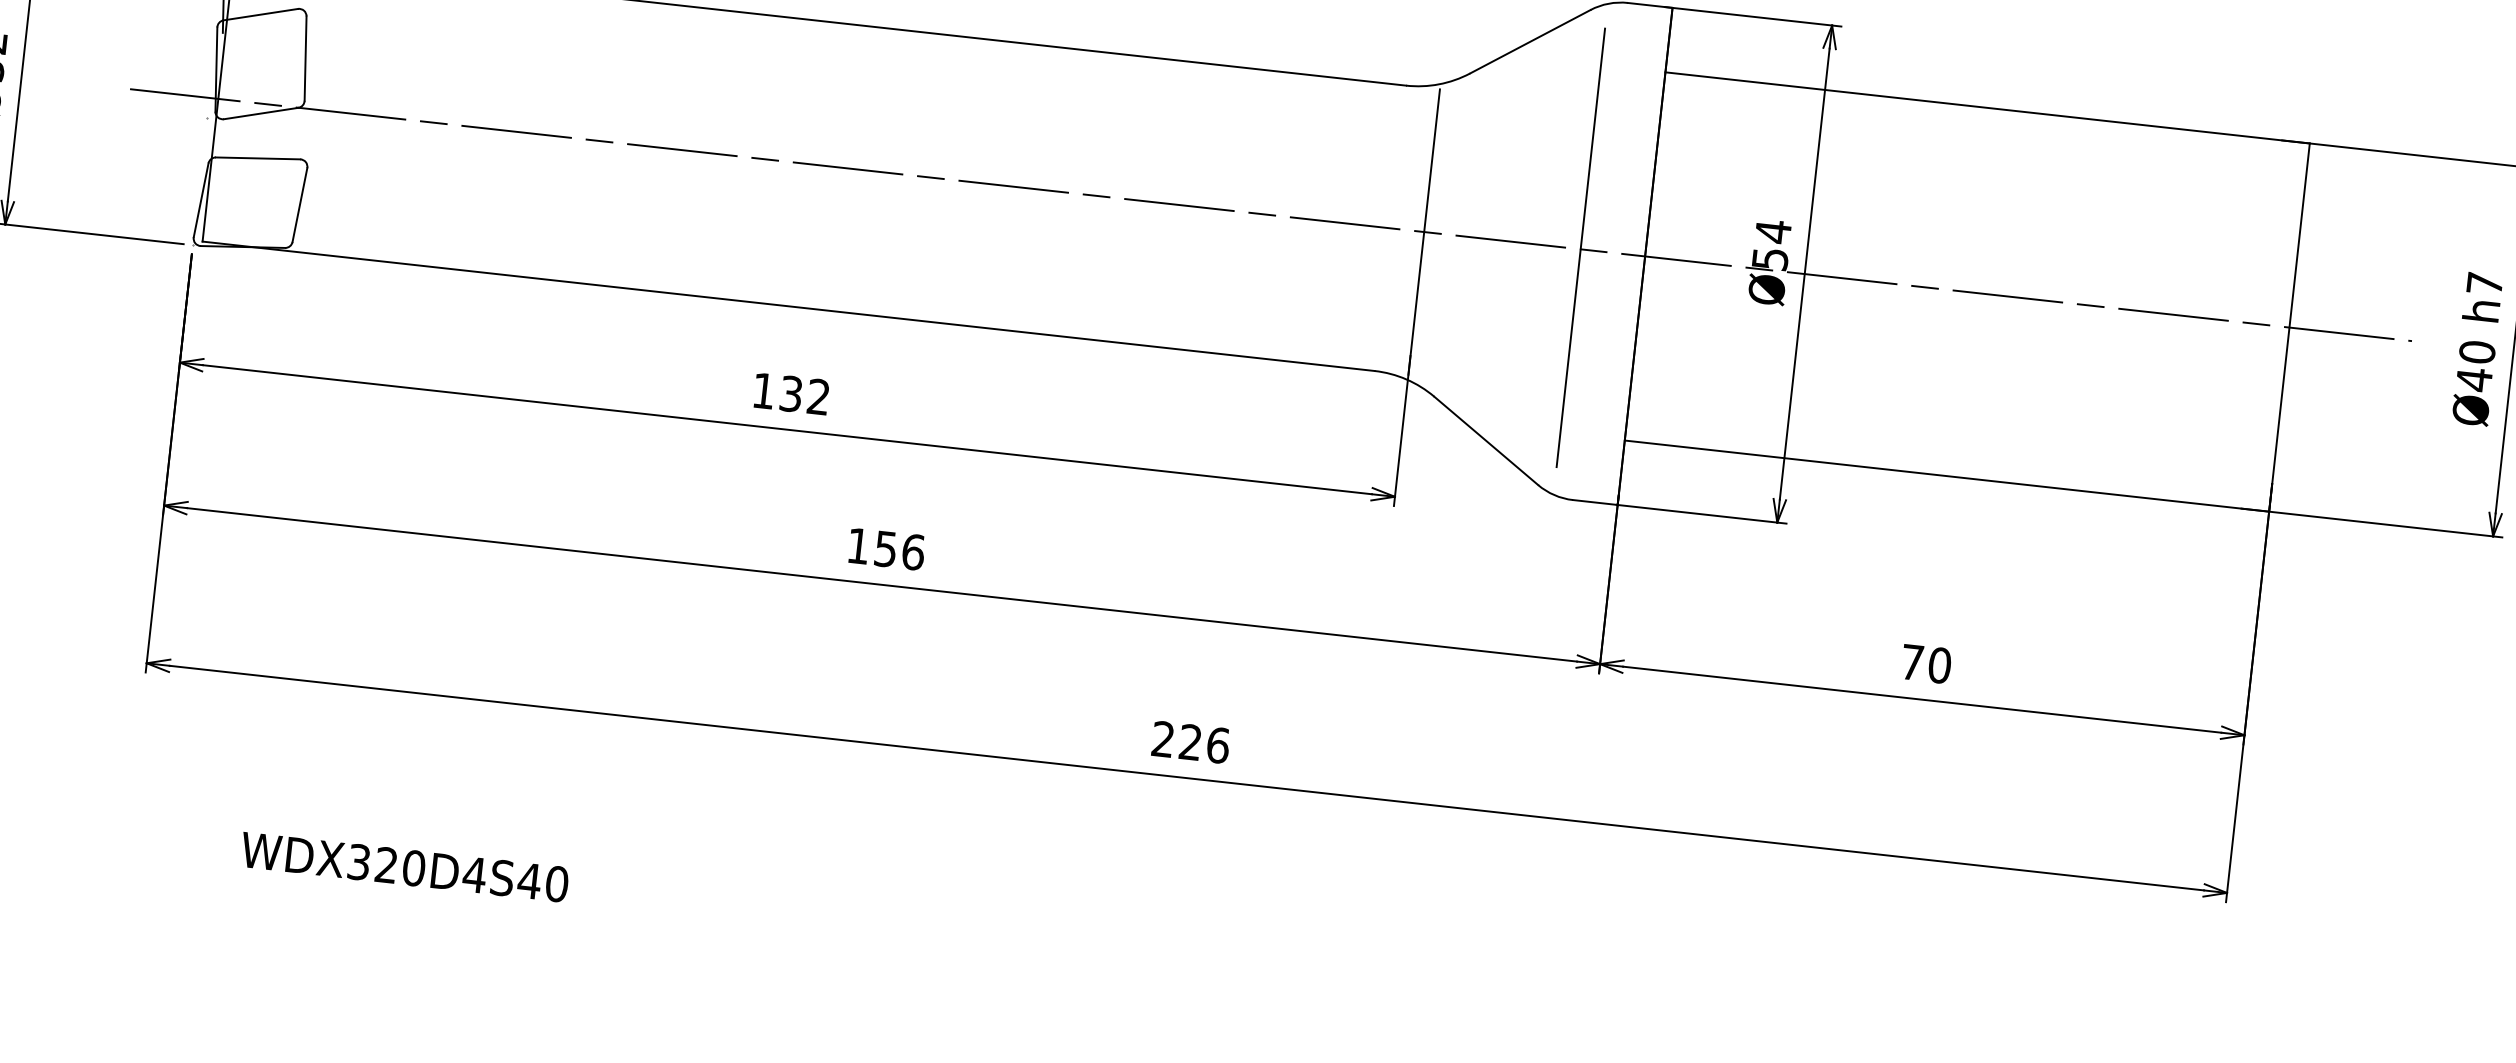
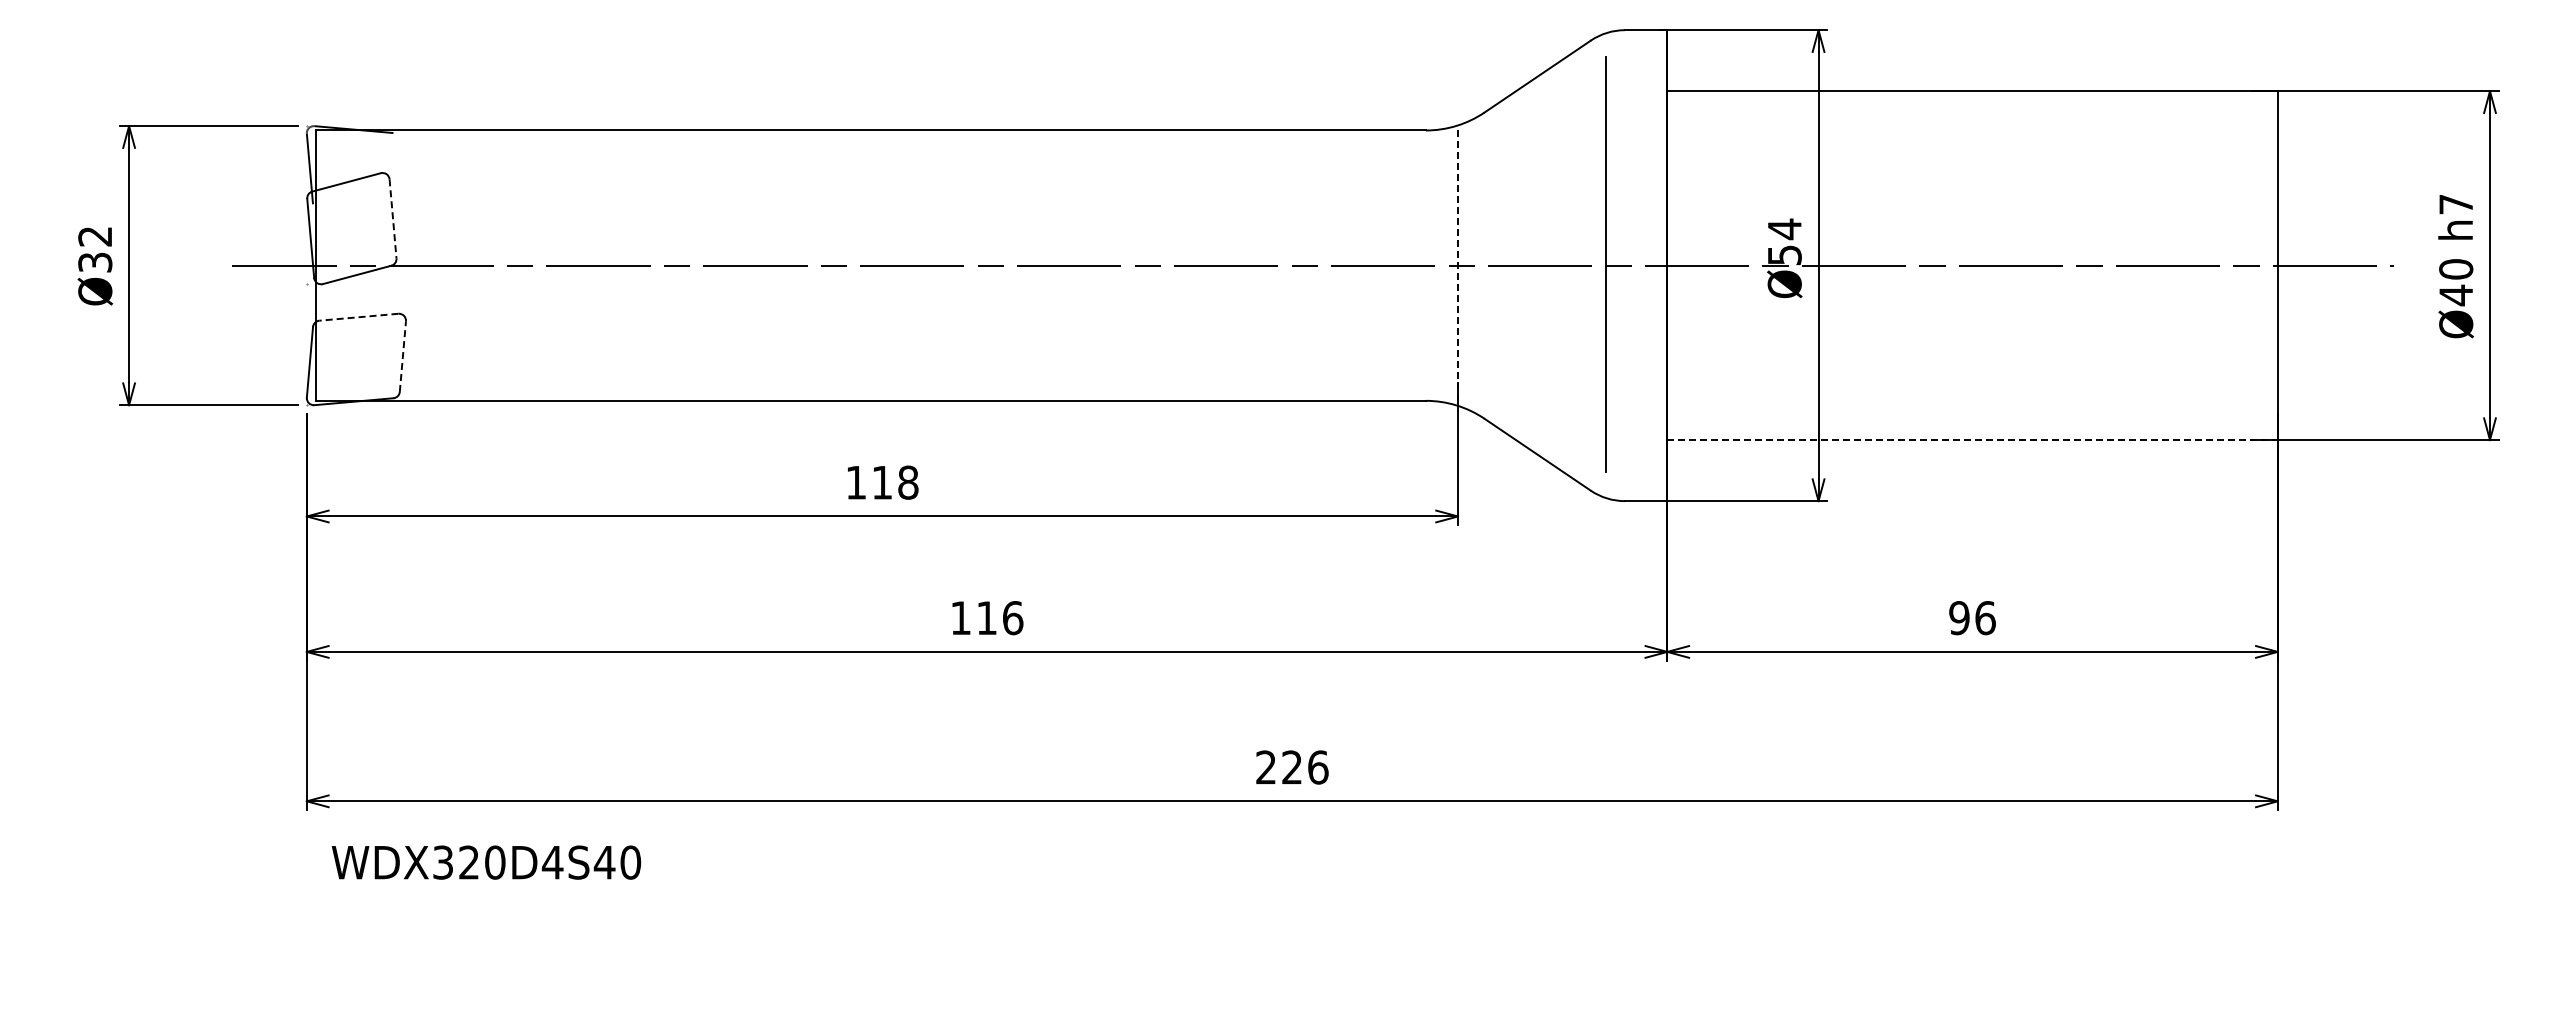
line: (306, 58) -> (393, 218), solid -> dashed
line: (257, 158) -> (358, 317), solid -> dashed
line: (299, 204) -> (402, 356), solid -> dashed
line: (1424, 232) -> (1458, 266), solid -> dashed
text: (805, 395) -> (895, 482), 132 -> 118
line: (1947, 476) -> (1973, 440), solid -> dashed
text: (885, 549) -> (986, 618), 156 -> 116
text: (1926, 664) -> (1972, 618), 70 -> 96
text: (404, 867) -> (486, 862), moved

